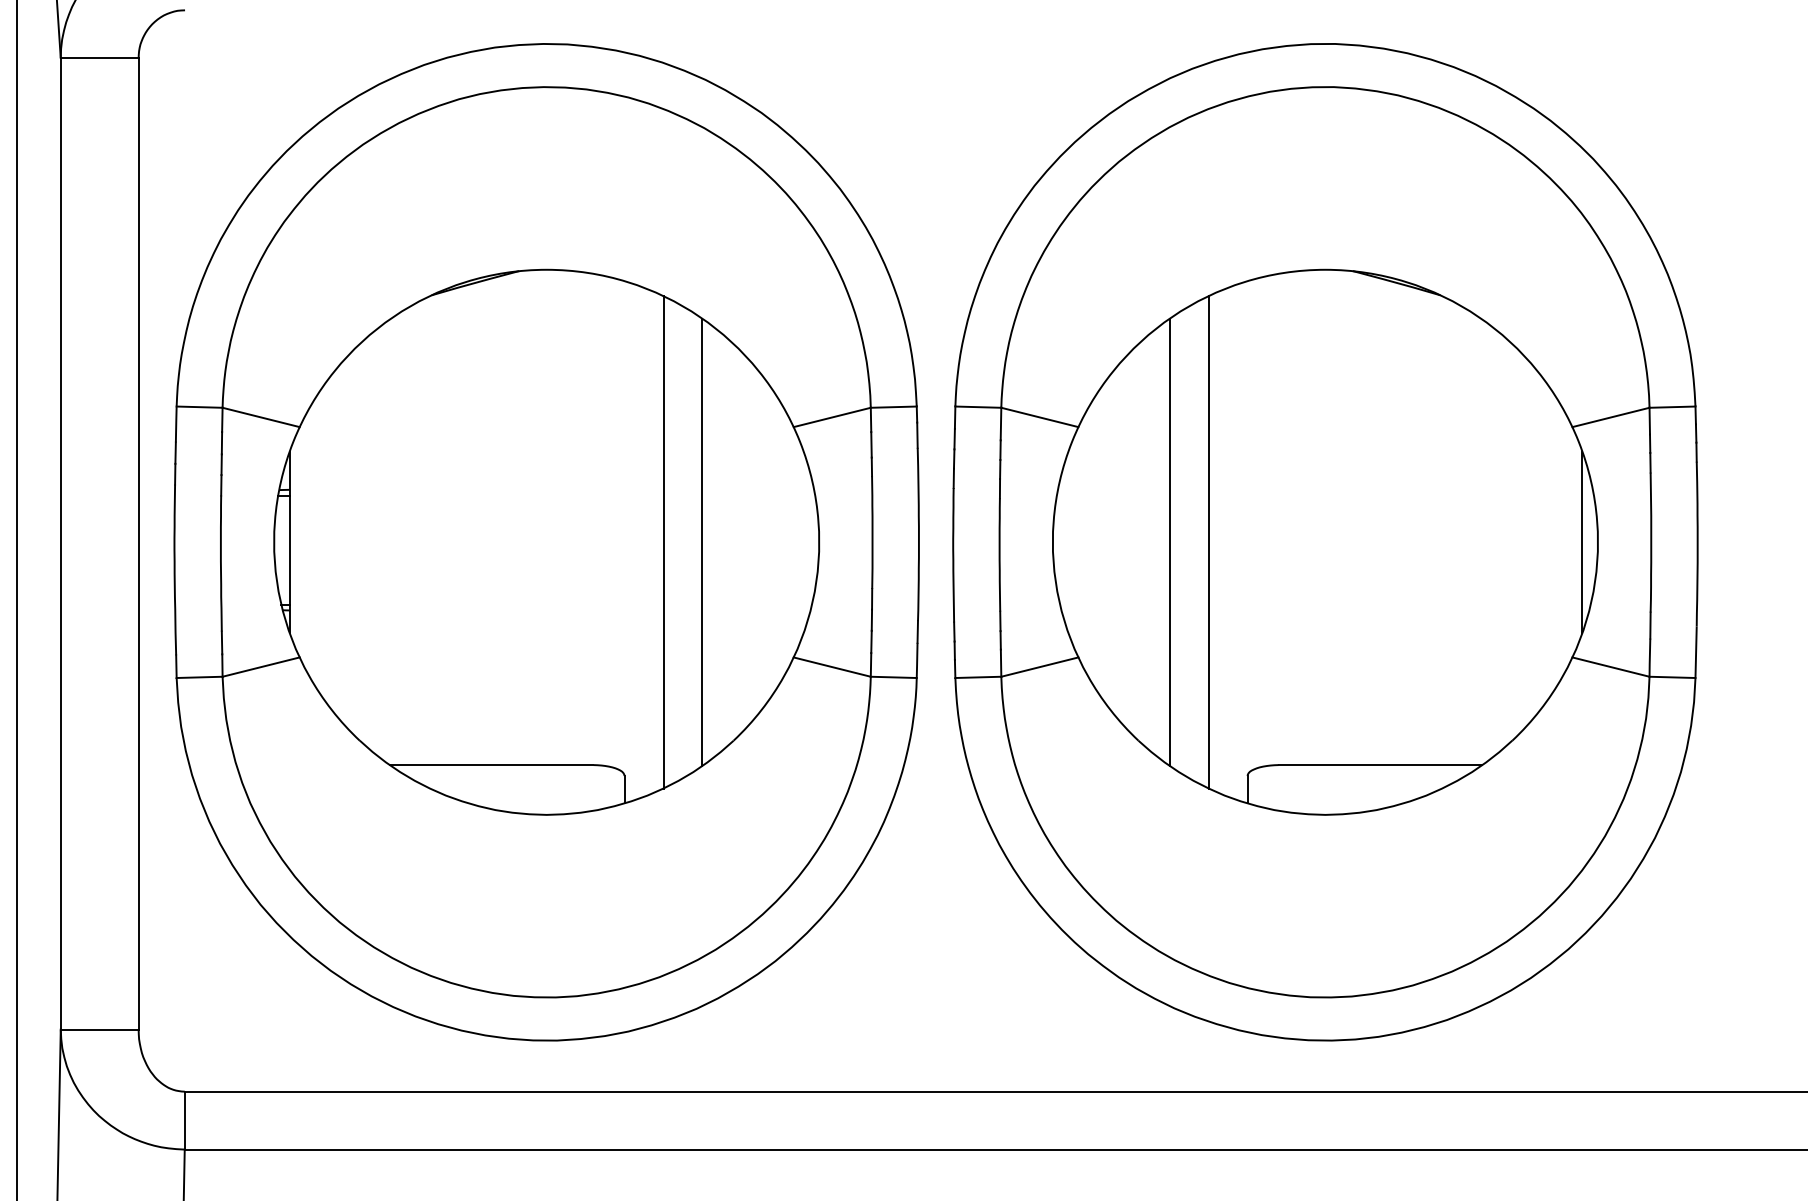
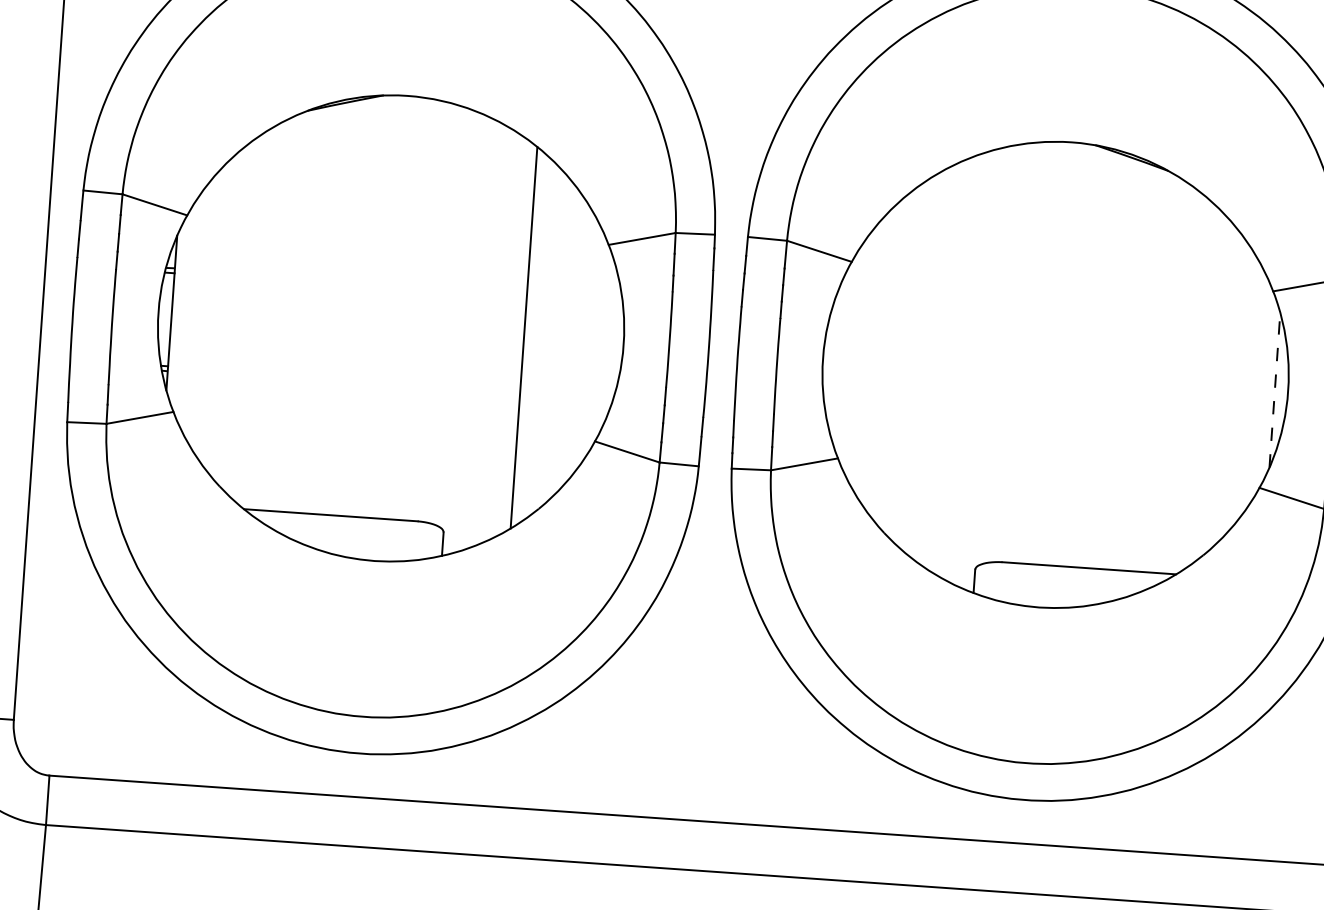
line: (1169, 541) -> (922, 364), removed
line: (663, 542) -> (490, 335), removed
line: (1208, 542) -> (955, 368), removed
line: (1582, 542) -> (1274, 390), solid -> dashed

